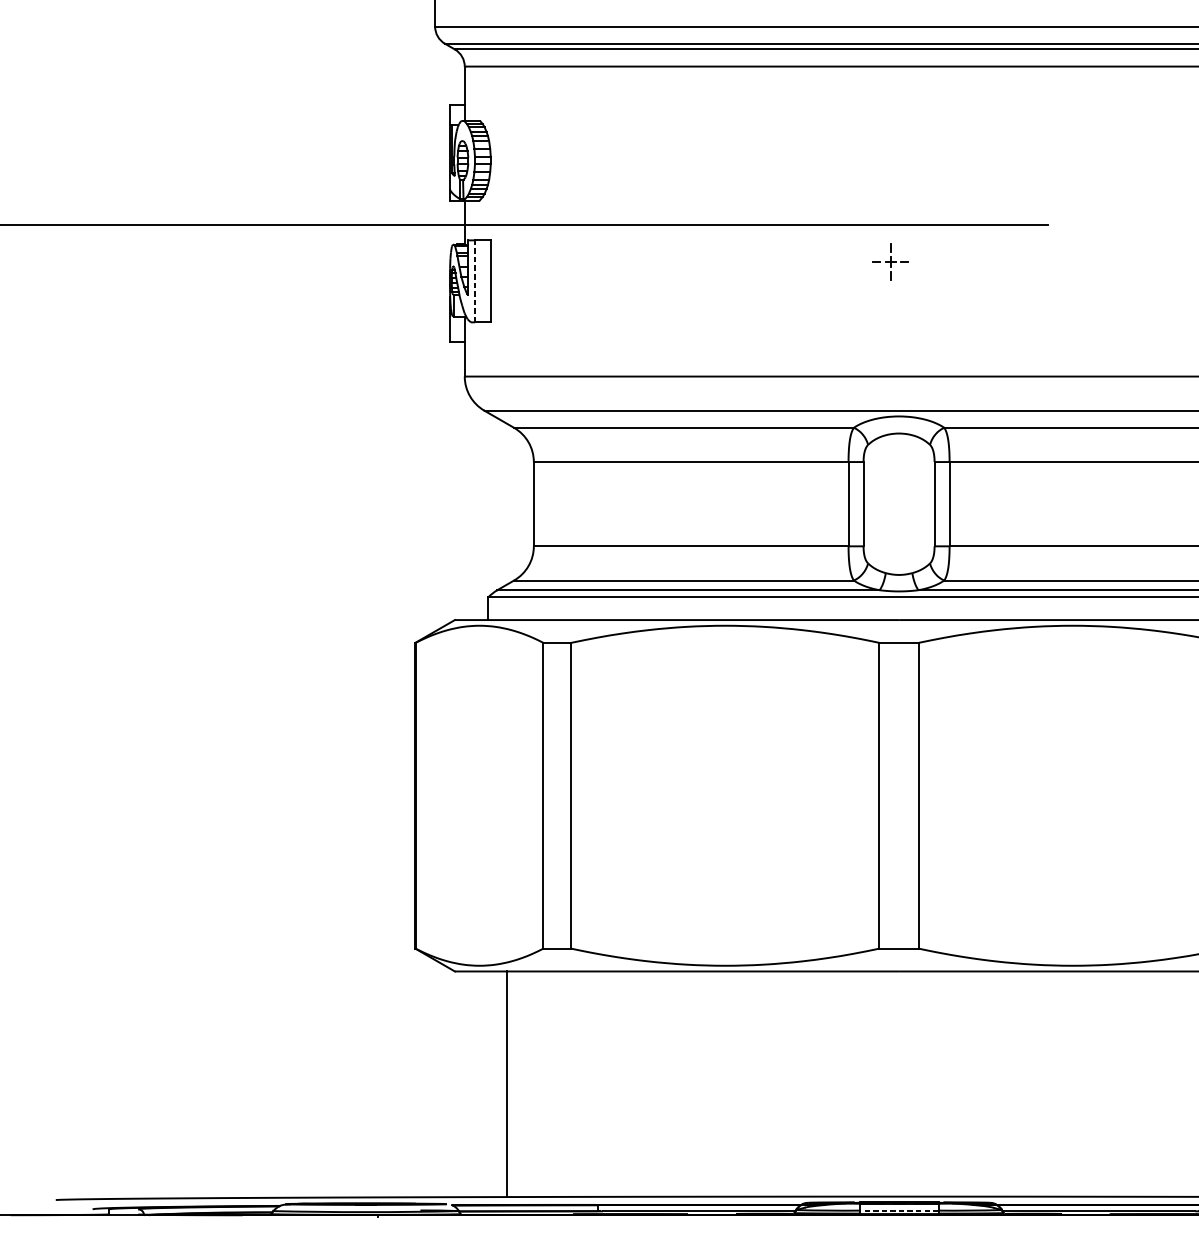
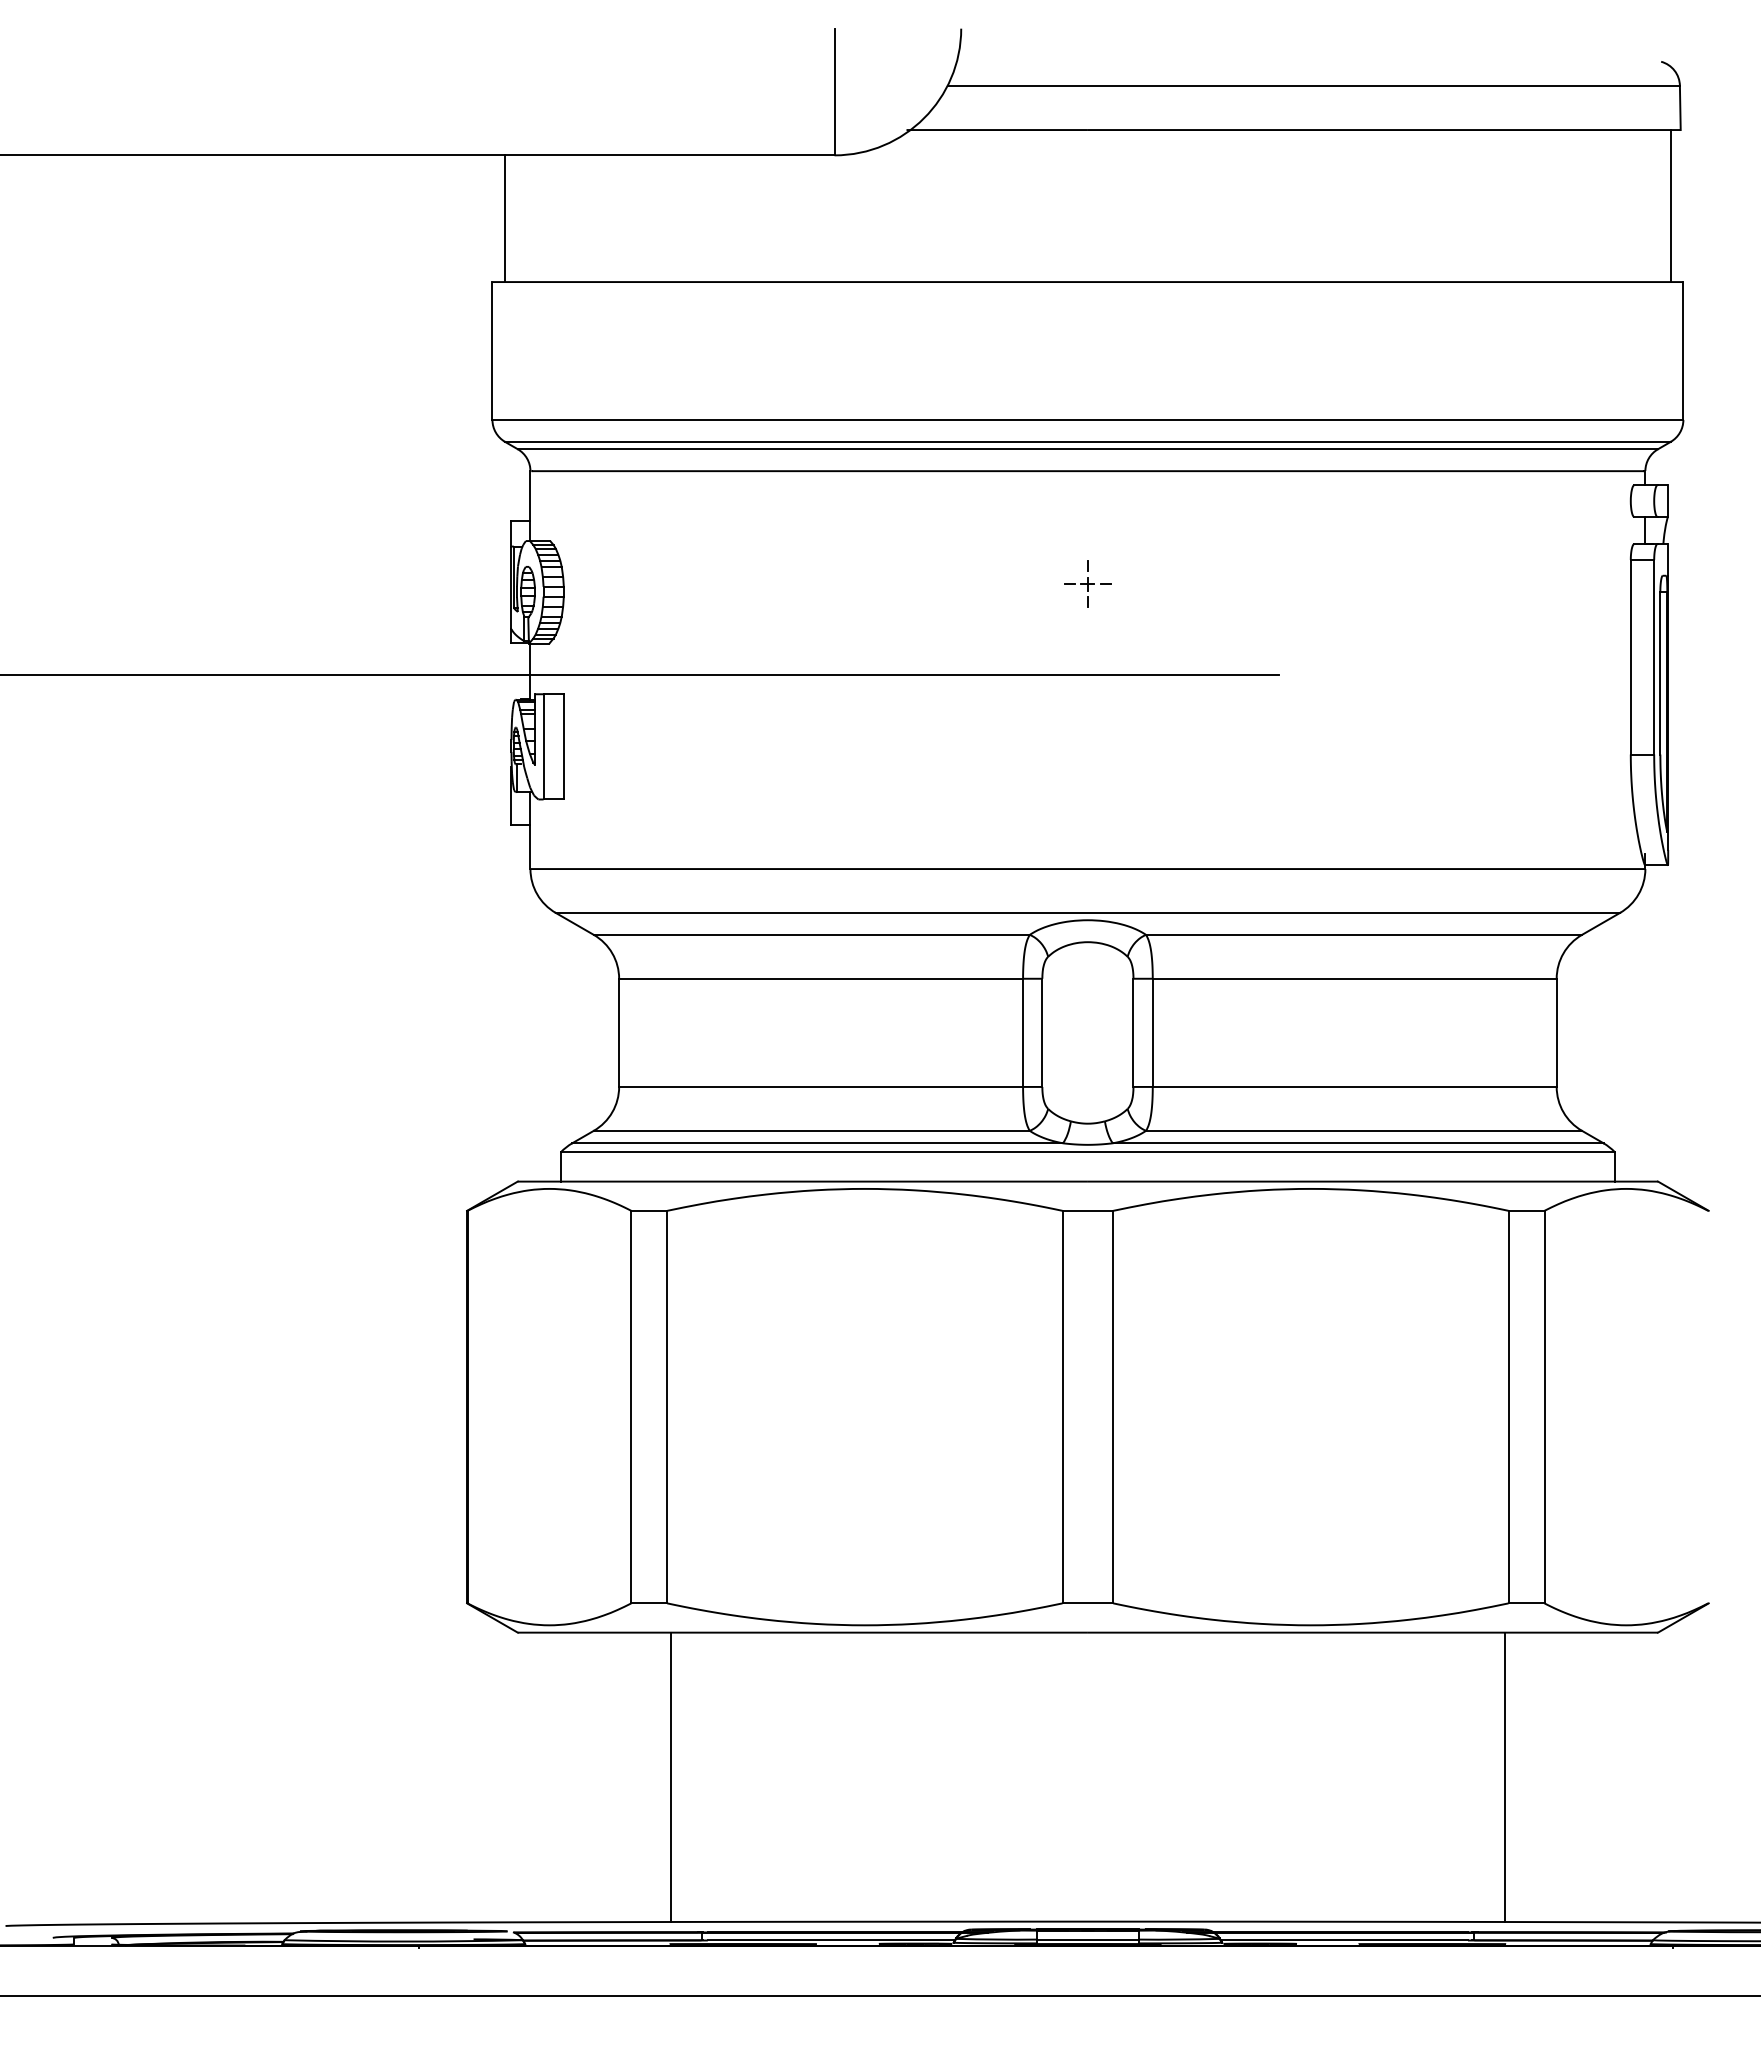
part: (890, 261) -> (1087, 583), moved
line: (474, 281) -> (543, 746), dashed -> solid
line: (506, 1084) -> (671, 1777), moved
line: (898, 1210) -> (1087, 1939), dashed -> solid

